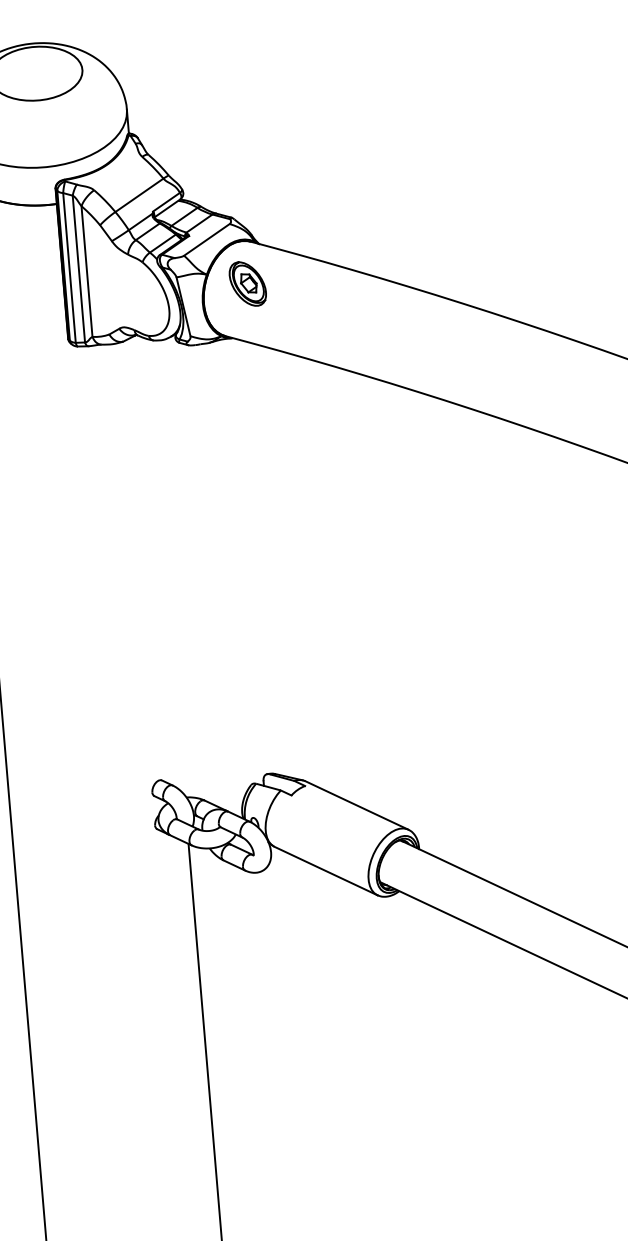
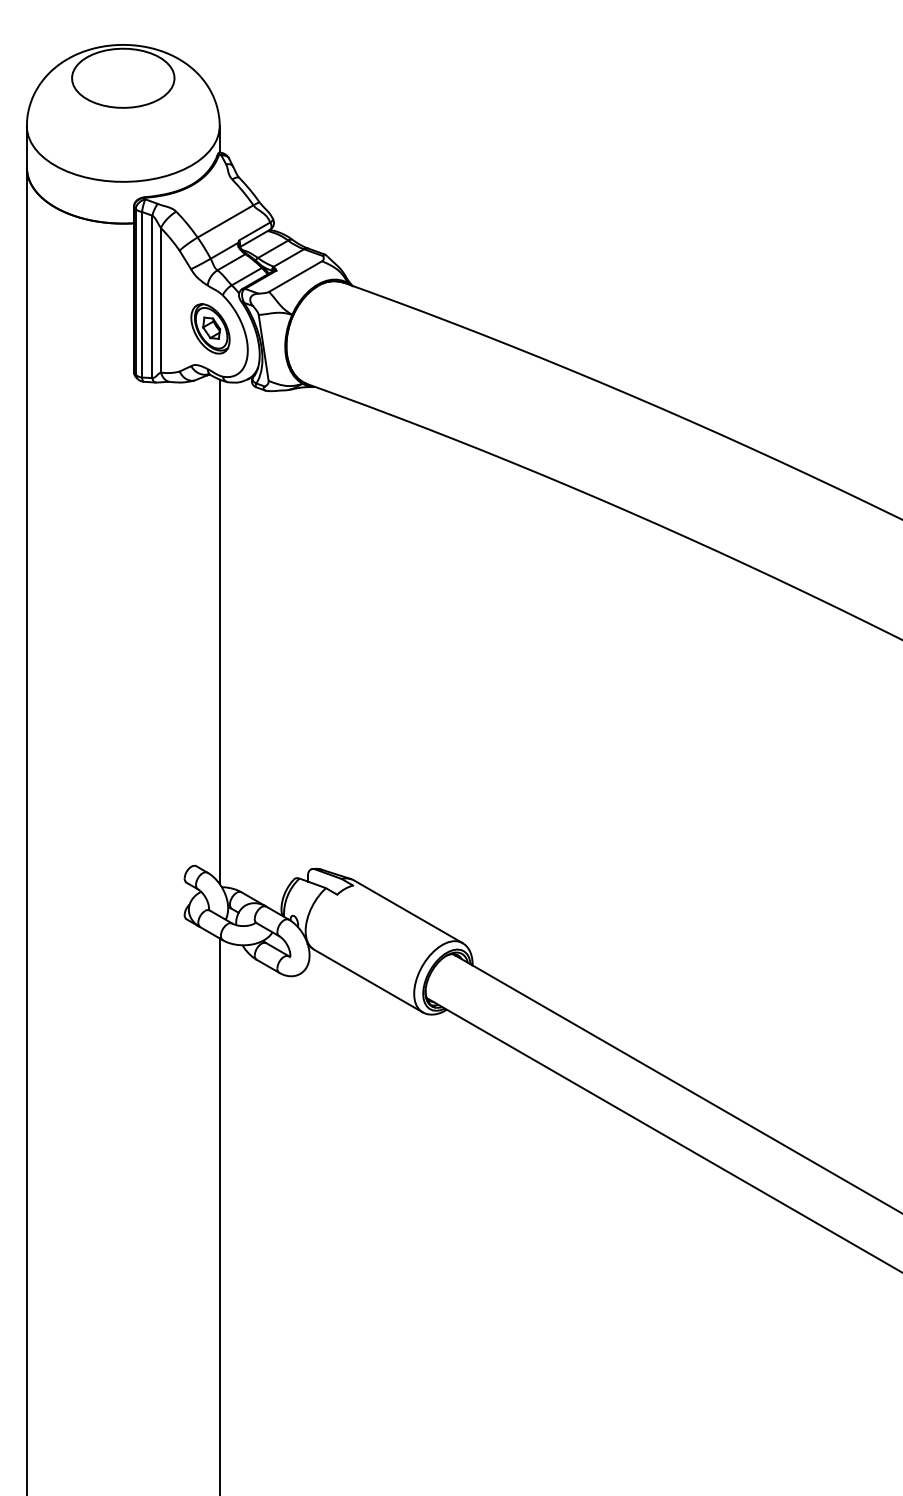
part: (247, 283) -> (210, 328), moved
line: (165, 566) -> (219, 631), added

